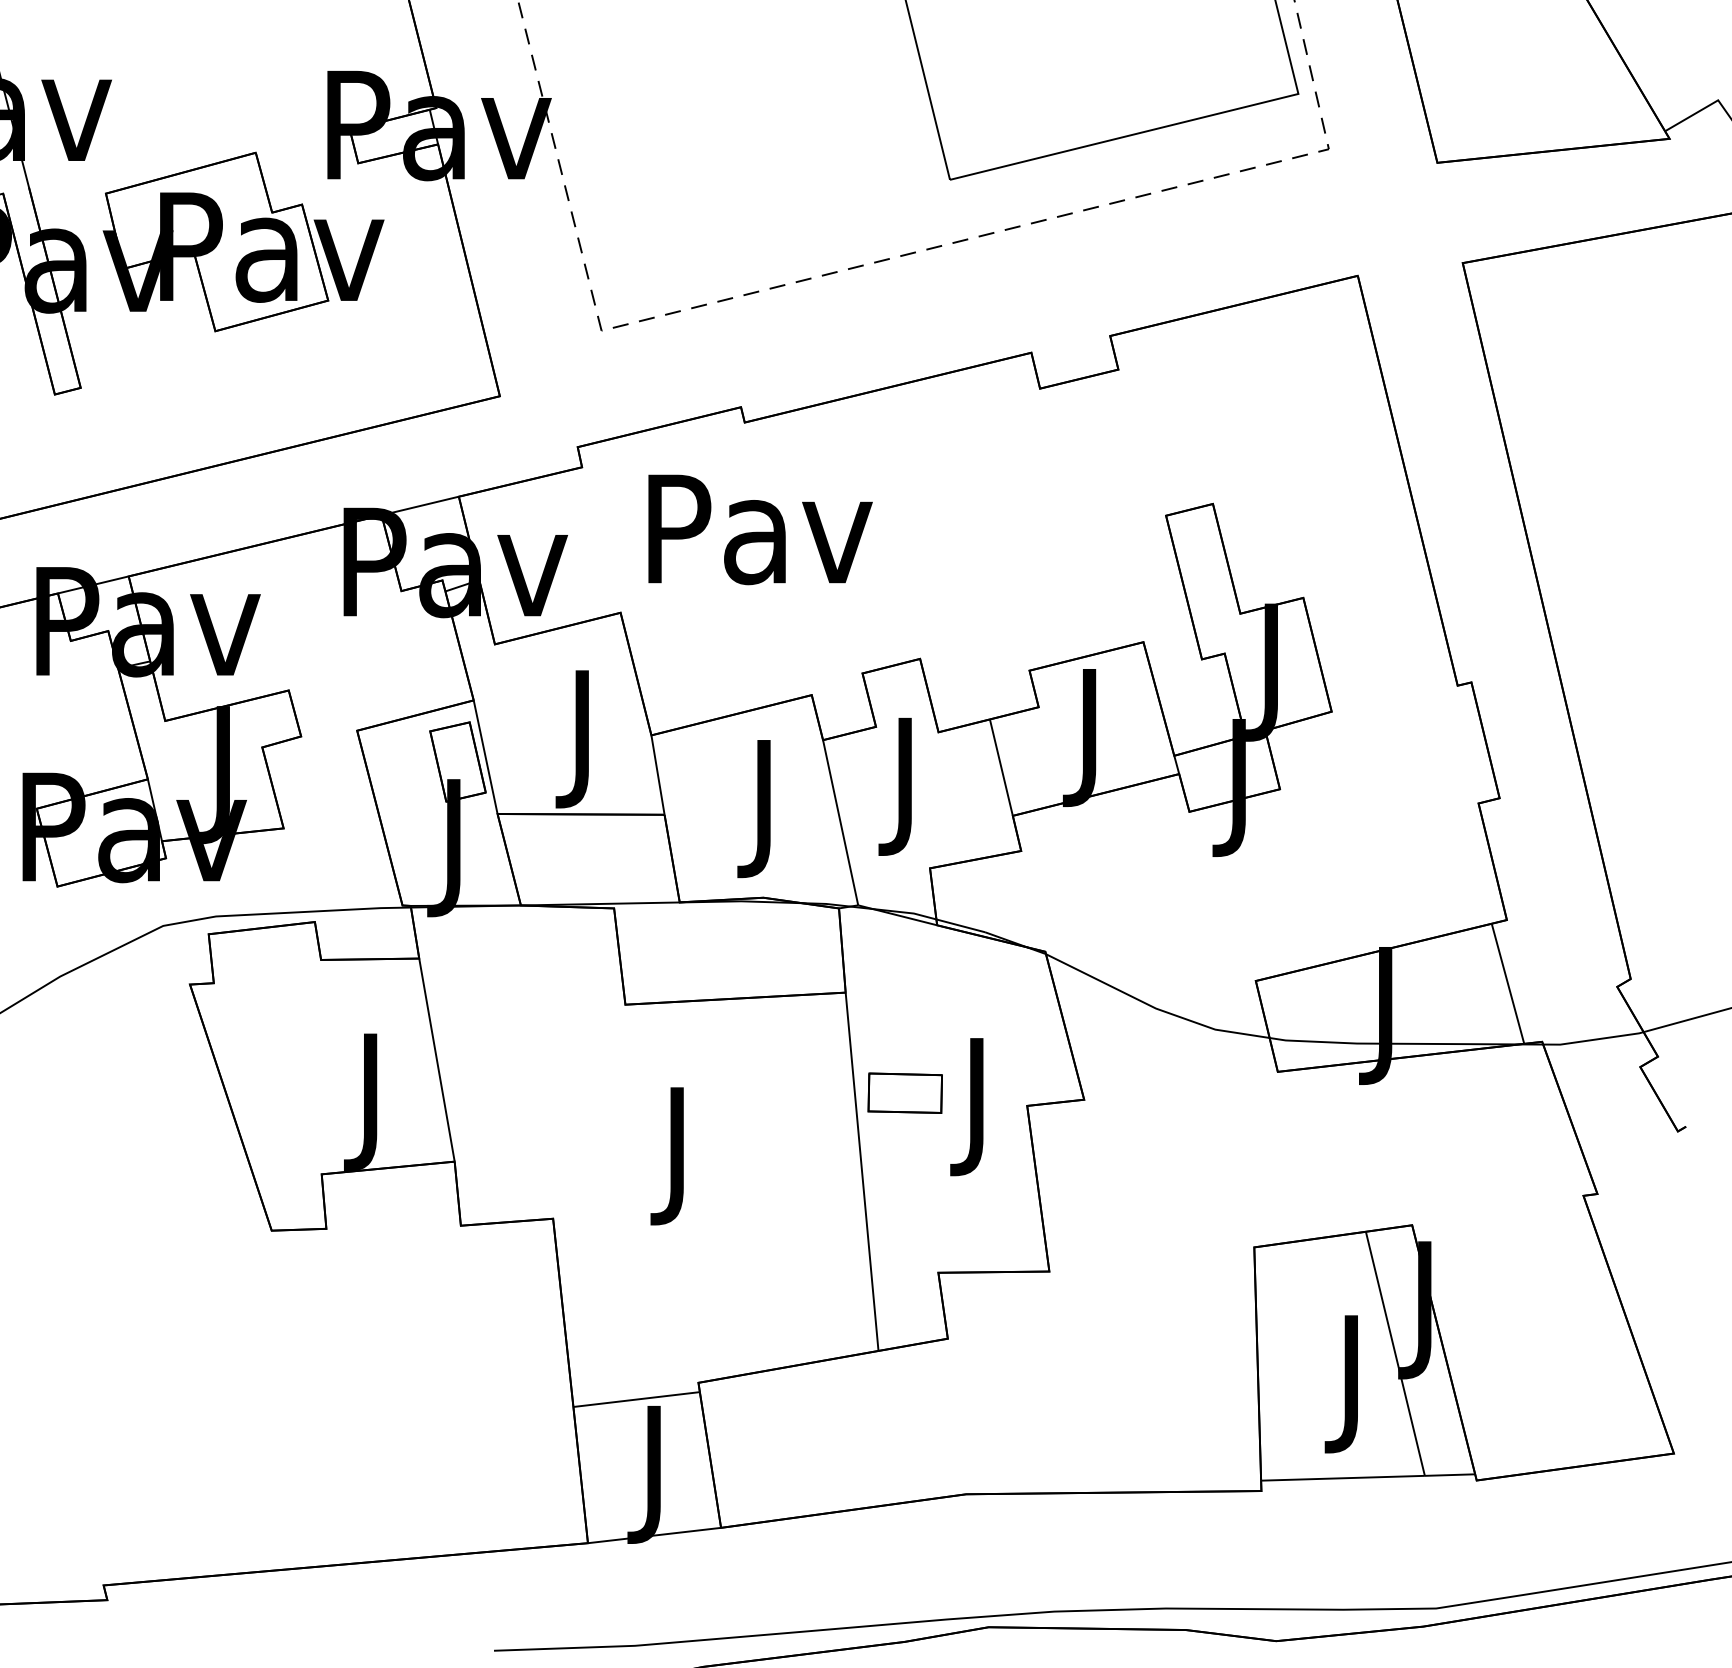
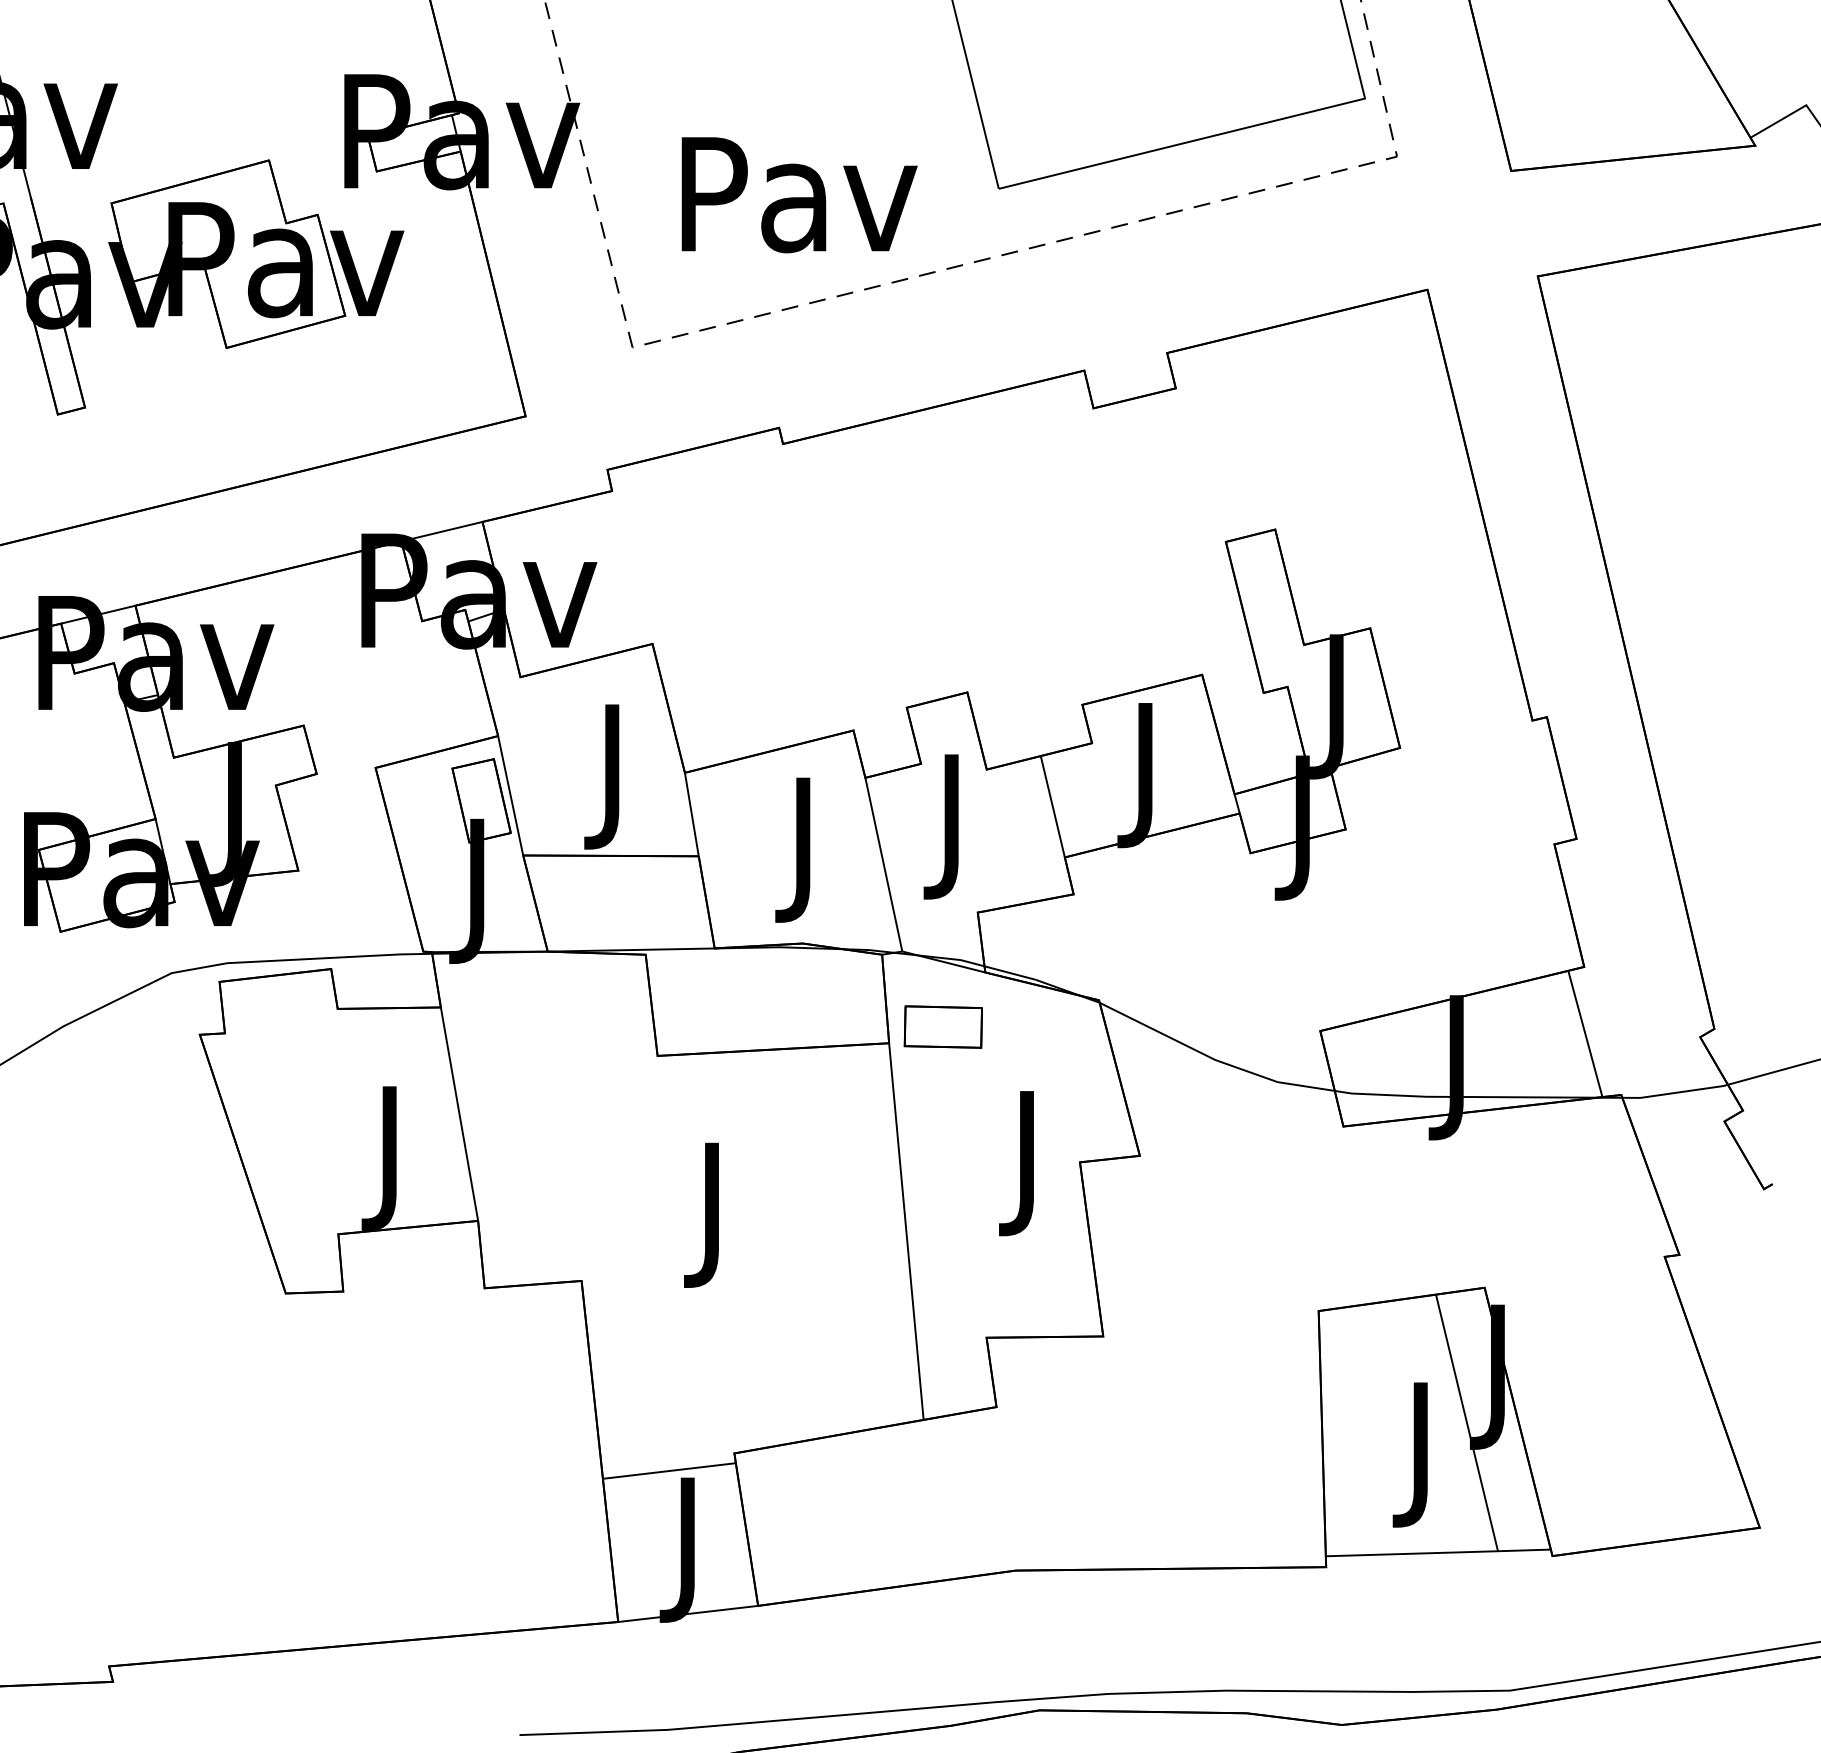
text: (760, 529) -> (799, 194), moved
part: (904, 1092) -> (942, 1026), moved

